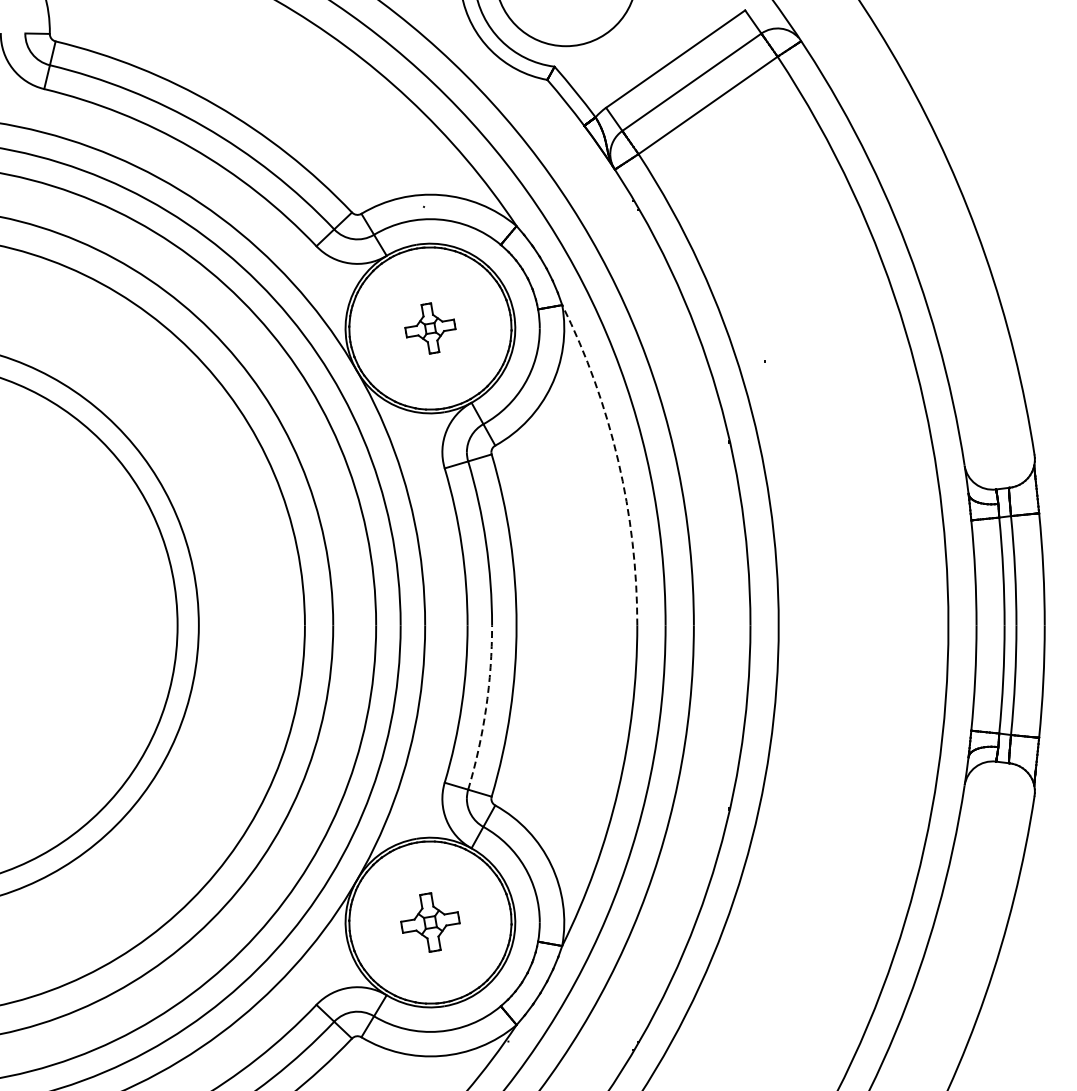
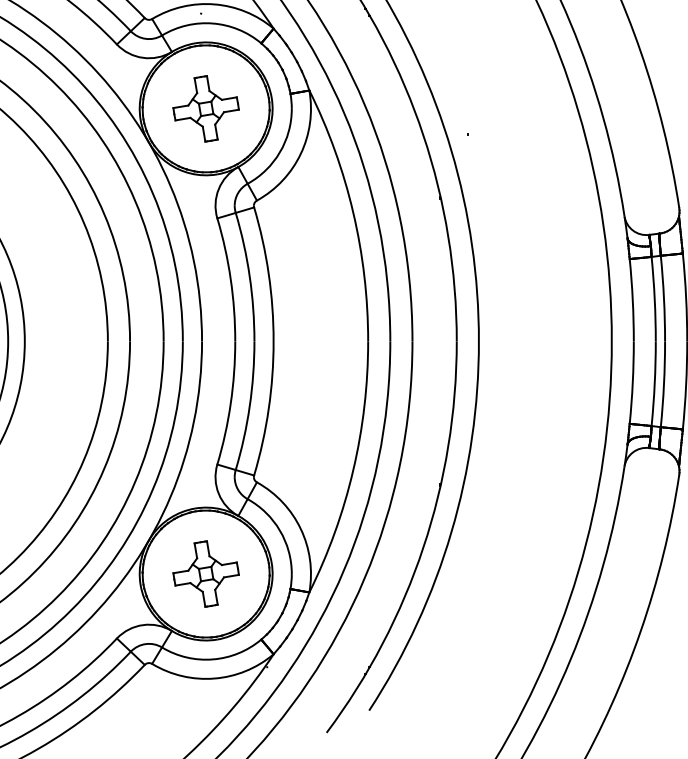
part: (430, 328) -> (206, 108), size x1.67
arc: (618, 461) -> (353, 213), dashed -> solid
arc: (486, 708) -> (250, 406), dashed -> solid
part: (430, 922) -> (206, 574), size x1.43

